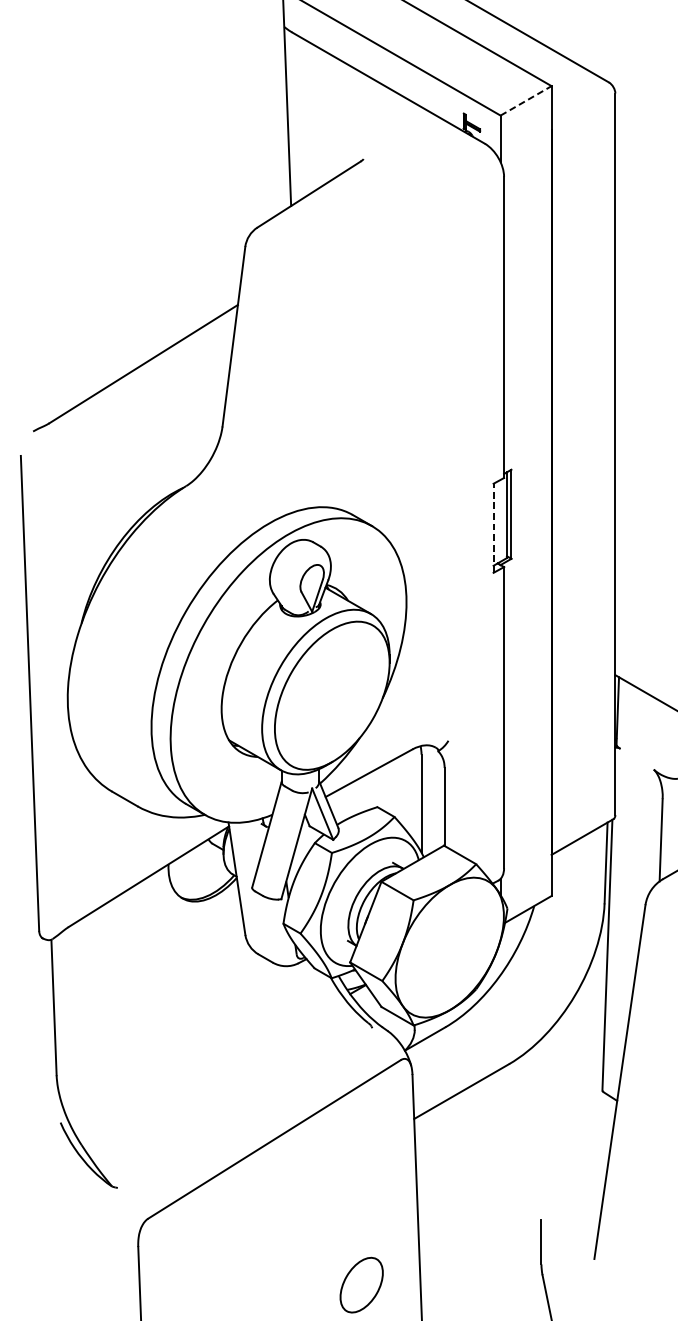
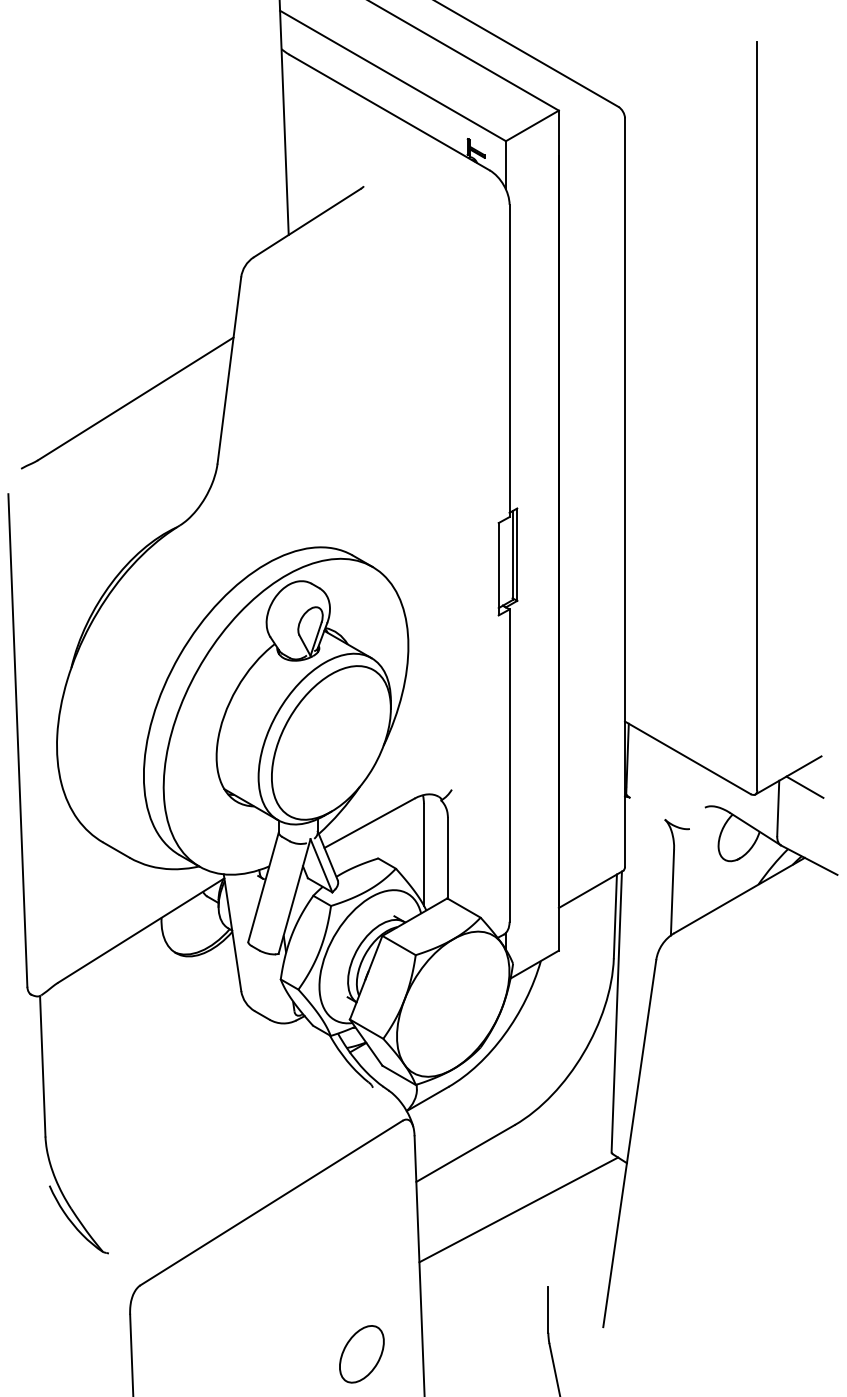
line: (526, 100) -> (532, 125), dashed -> solid
line: (493, 527) -> (498, 568), dashed -> solid
line: (512, 1145) -> (518, 1209), added

